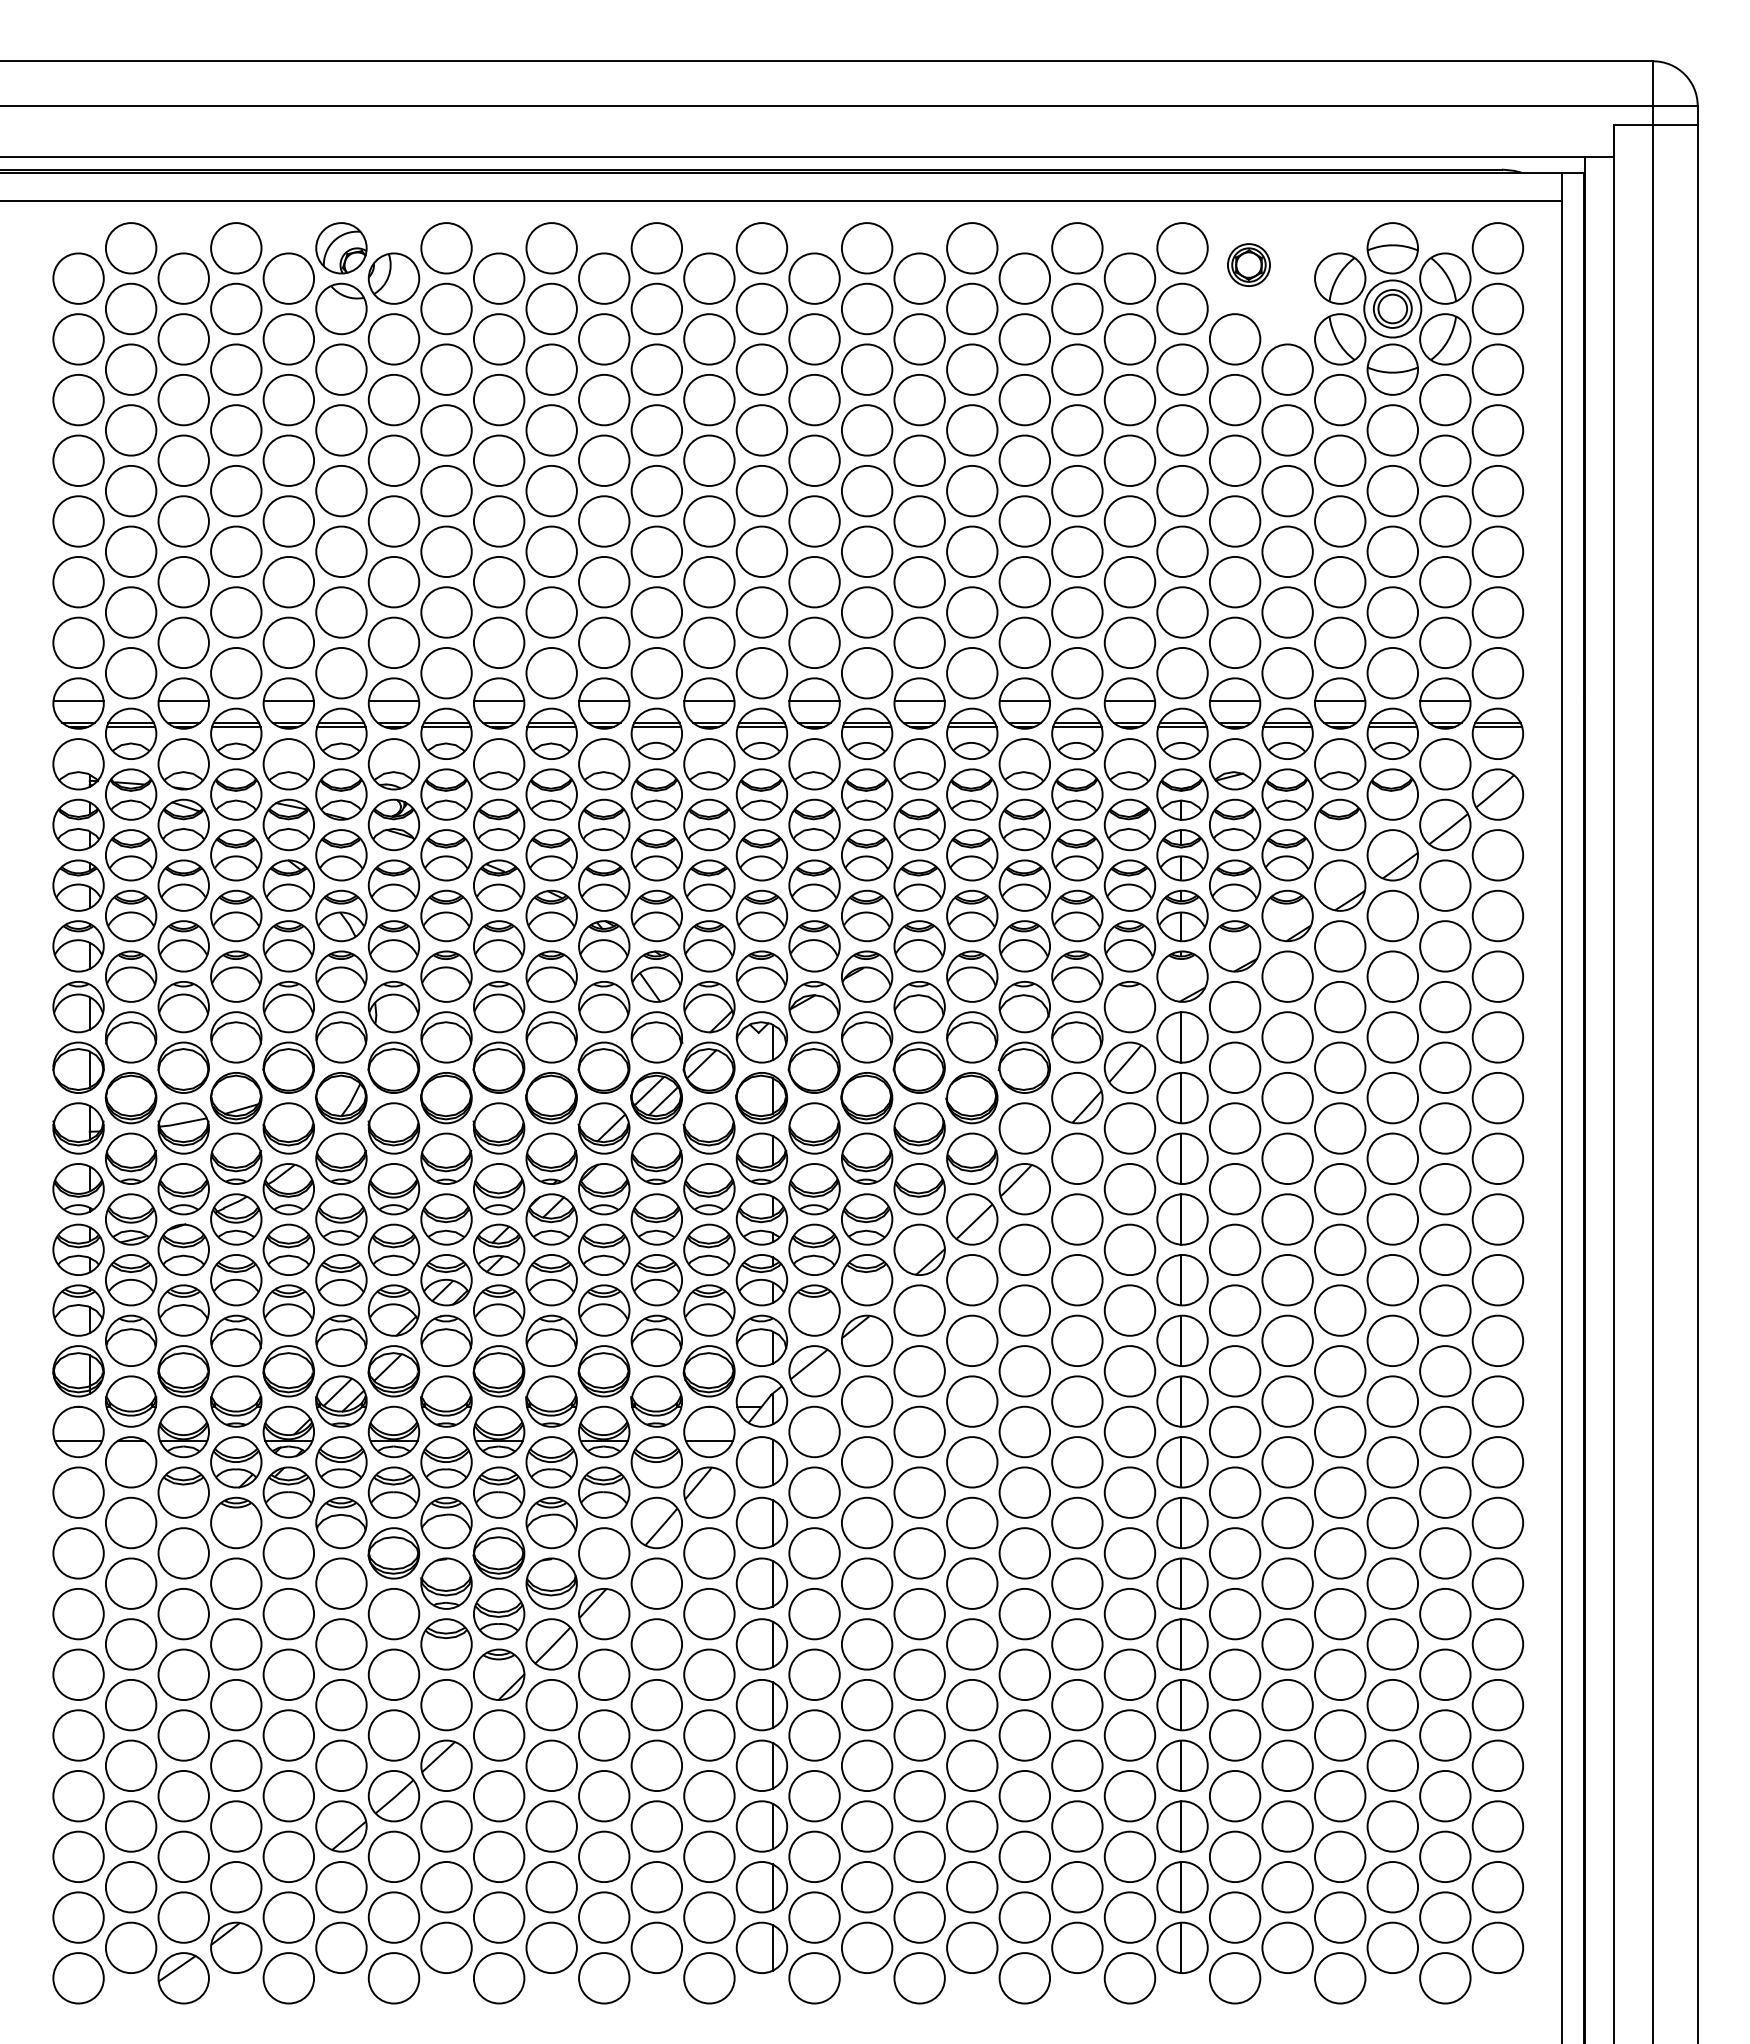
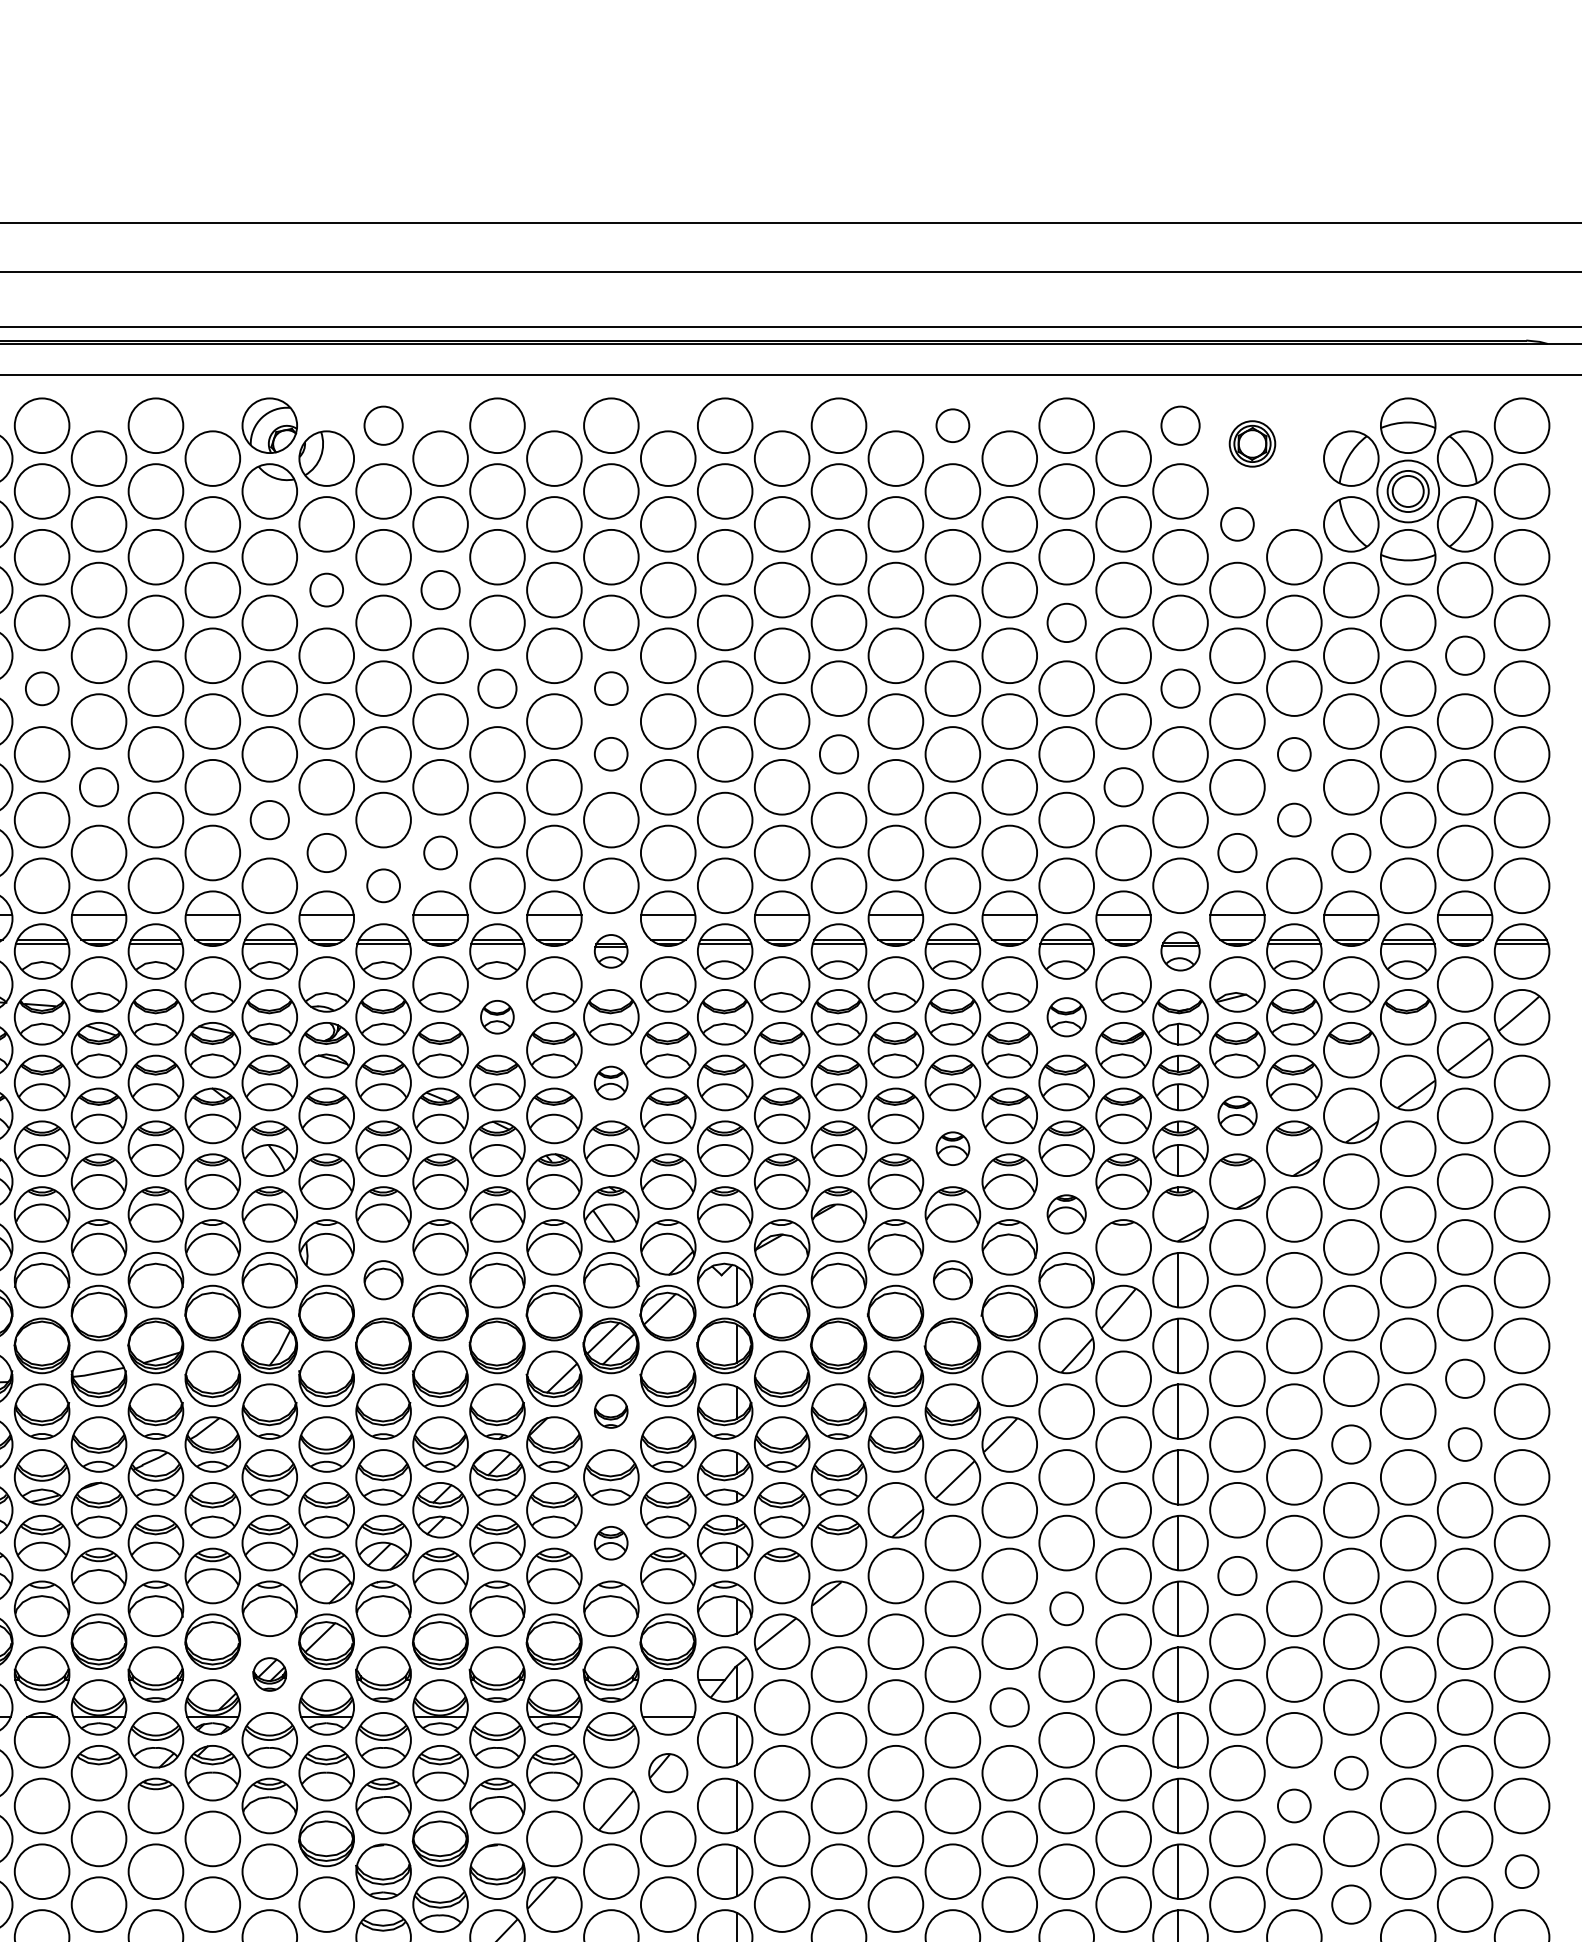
circle: (446, 248) -> (383, 425), size x0.7
circle: (972, 248) -> (953, 425), size x0.6
circle: (1182, 248) -> (1180, 425), size x0.7
circle: (1234, 339) -> (1236, 524), size x0.6
circle: (393, 399) -> (326, 589), size x0.6
circle: (498, 399) -> (439, 589), size x0.7
circle: (1077, 430) -> (1066, 623), size x0.7
circle: (1445, 460) -> (1465, 655), size x0.7
circle: (656, 490) -> (610, 688), size x0.6
circle: (1182, 490) -> (1180, 688), size x0.7
circle: (131, 491) -> (42, 689), size x0.6
circle: (551, 491) -> (497, 689), size x0.7
circle: (656, 551) -> (610, 754), size x0.6
circle: (866, 551) -> (838, 754), size x0.7
circle: (1287, 551) -> (1294, 754), size x0.6
circle: (183, 581) -> (98, 786), size x0.7
circle: (1129, 581) -> (1123, 786), size x0.7
circle: (341, 612) -> (269, 820), size x0.7
circle: (1287, 612) -> (1294, 820), size x0.6
circle: (393, 642) -> (326, 852), size x0.7
circle: (498, 642) -> (439, 852), size x0.6
circle: (1234, 642) -> (1236, 852), size x0.7
circle: (1340, 642) -> (1351, 852), size x0.7
circle: (446, 672) -> (383, 885), size x0.6
part: (656, 733) -> (610, 951), size x0.6
part: (1182, 733) -> (1180, 951), size x0.7
part: (551, 794) -> (497, 1017), size x0.6
part: (1077, 794) -> (1066, 1017), size x0.7
part: (656, 855) -> (610, 1083), size x0.6
part: (1235, 885) -> (1237, 1115), size x0.7
part: (972, 915) -> (953, 1148), size x0.6
part: (1077, 976) -> (1066, 1214), size x0.7
part: (446, 1037) -> (383, 1280), size x0.7
part: (972, 1037) -> (953, 1280), size x0.7
circle: (1445, 1128) -> (1465, 1378), size x0.7
part: (656, 1158) -> (610, 1411), size x0.6
circle: (1340, 1188) -> (1351, 1443), size x0.7
circle: (1445, 1188) -> (1465, 1443), size x0.6
part: (656, 1280) -> (610, 1543), size x0.6
circle: (1234, 1310) -> (1236, 1575), size x0.7
circle: (1077, 1340) -> (1066, 1608), size x0.6
part: (341, 1401) -> (269, 1674), size x0.6
circle: (1024, 1431) -> (1009, 1706), size x0.7
part: (709, 1492) -> (668, 1772), size x0.7
circle: (1340, 1492) -> (1351, 1772), size x0.6
circle: (1287, 1522) -> (1294, 1805), size x0.6
circle: (1497, 1583) -> (1521, 1871), size x0.6
circle: (1340, 1613) -> (1351, 1903), size x0.7

